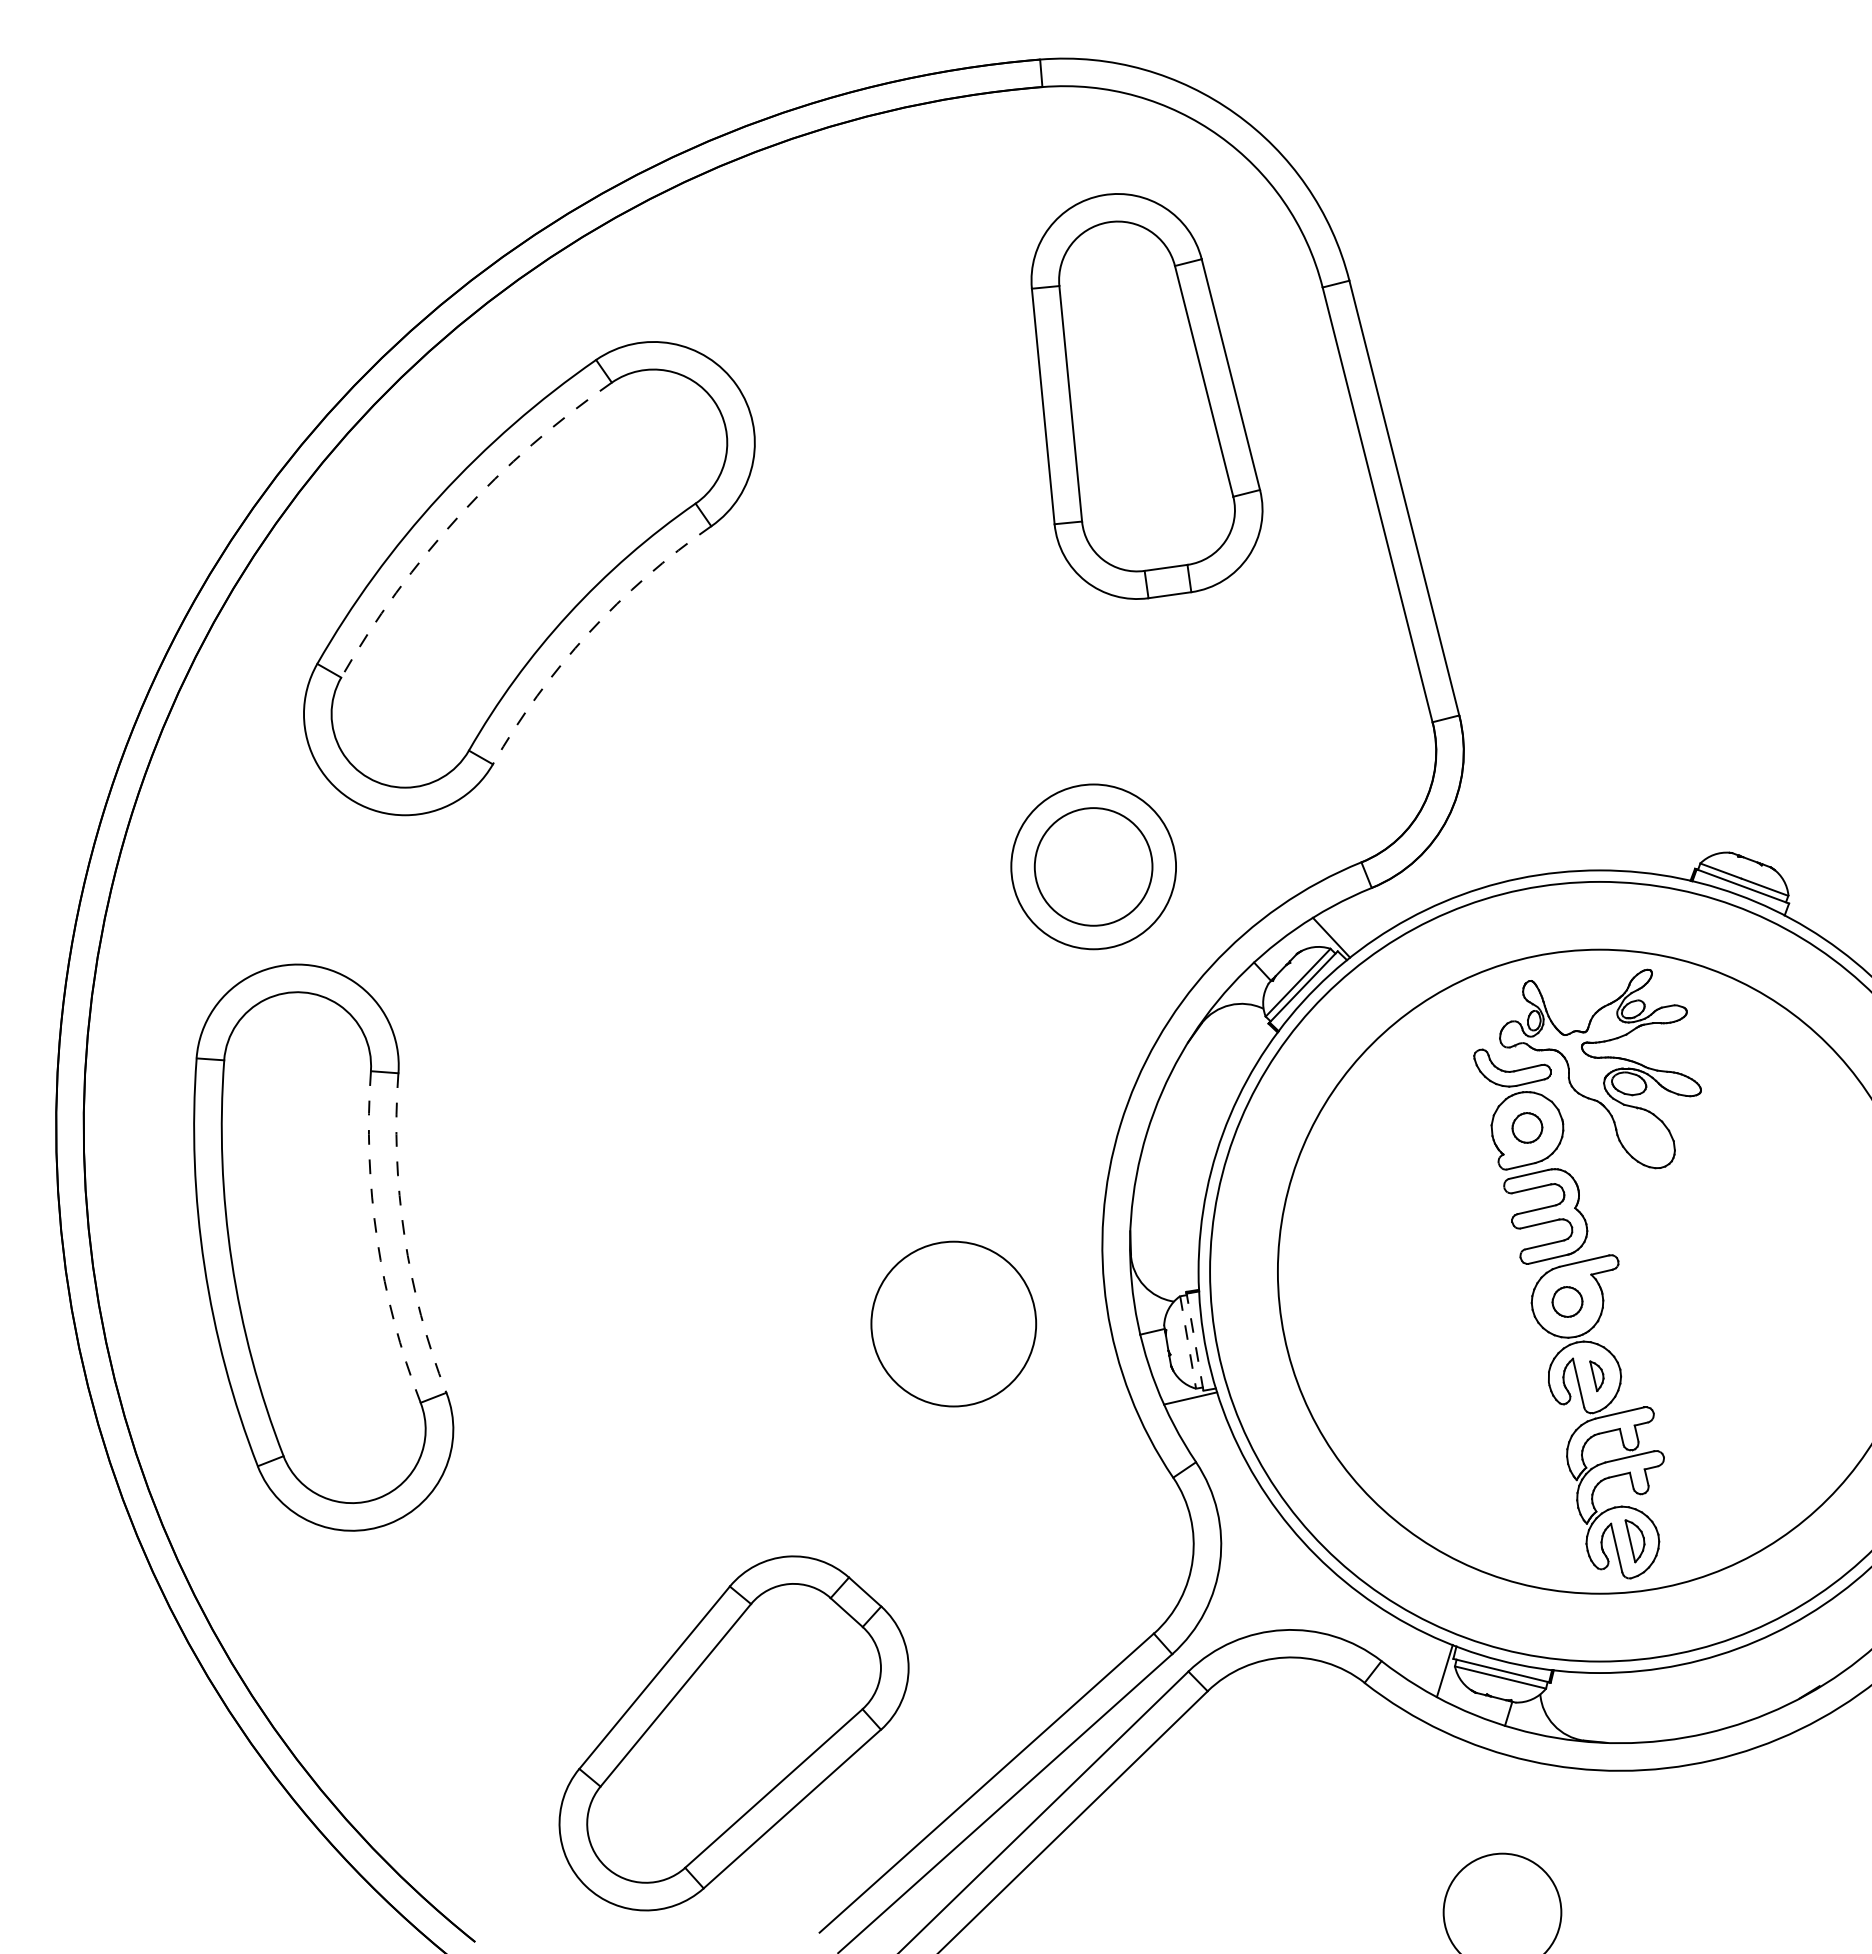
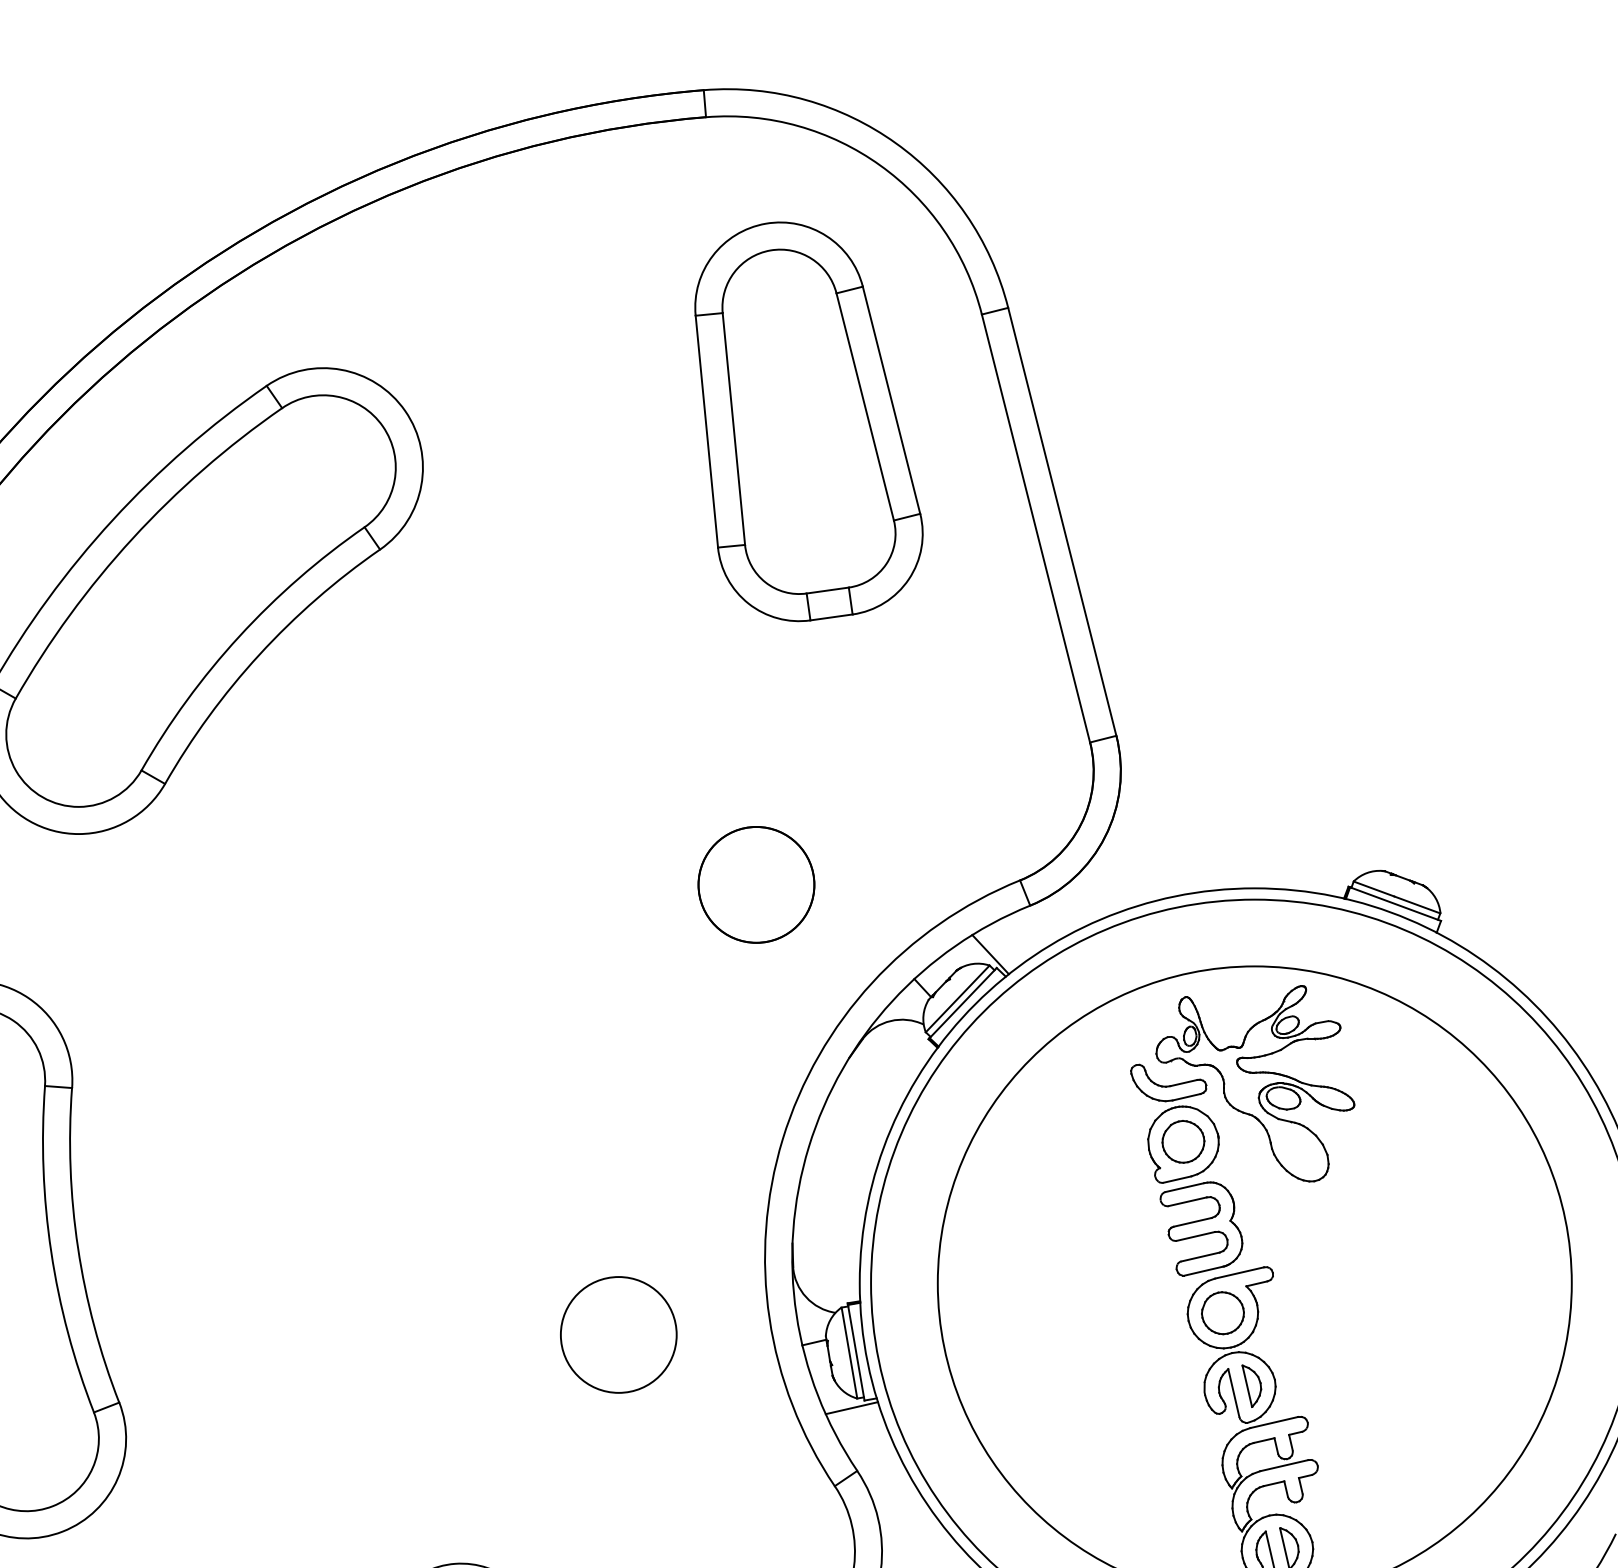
arc: (460, 515) -> (133, 538), dashed -> solid
arc: (588, 633) -> (259, 655), dashed -> solid
circle: (1093, 866) -> (756, 884), size x0.71
part: (1527, 1127) -> (1183, 1141), size x1.43
arc: (404, 1235) -> (78, 1247), dashed -> solid
arc: (377, 1239) -> (51, 1251), dashed -> solid
part: (1567, 1301) -> (1222, 1312), size x1.43
circle: (953, 1323) -> (618, 1334), size x0.71
line: (1194, 1341) -> (855, 1352), dashed -> solid
line: (1188, 1342) -> (849, 1353), dashed -> solid
part: (1596, 1376) -> (1251, 1386), size x1.43

